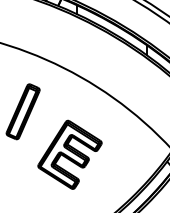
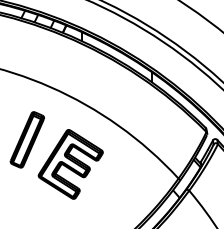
part: (69, 154) -> (70, 164), moved

